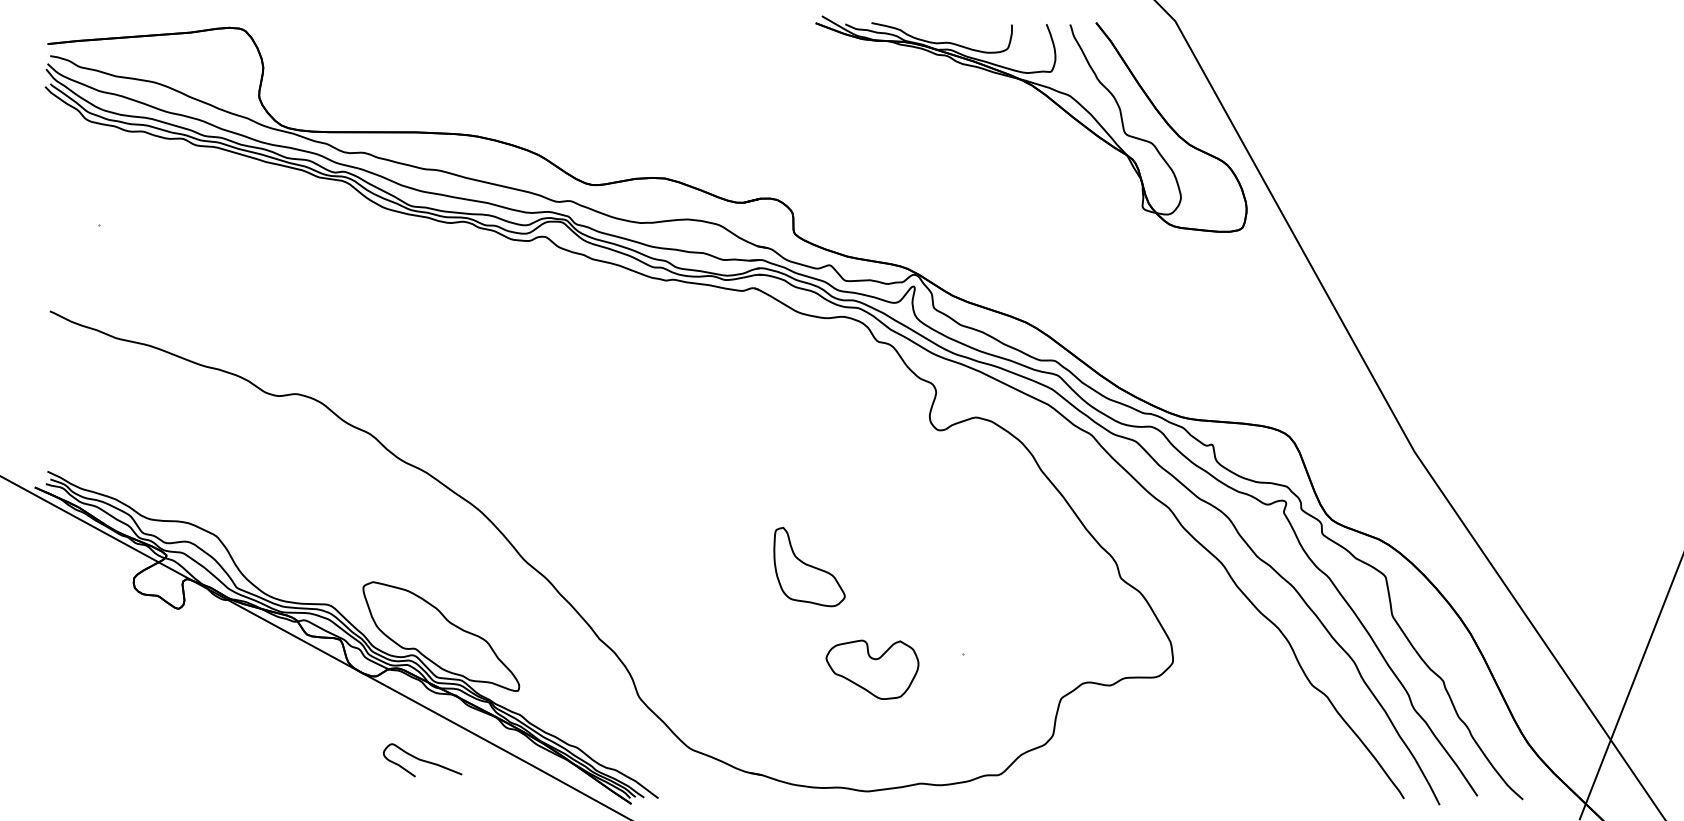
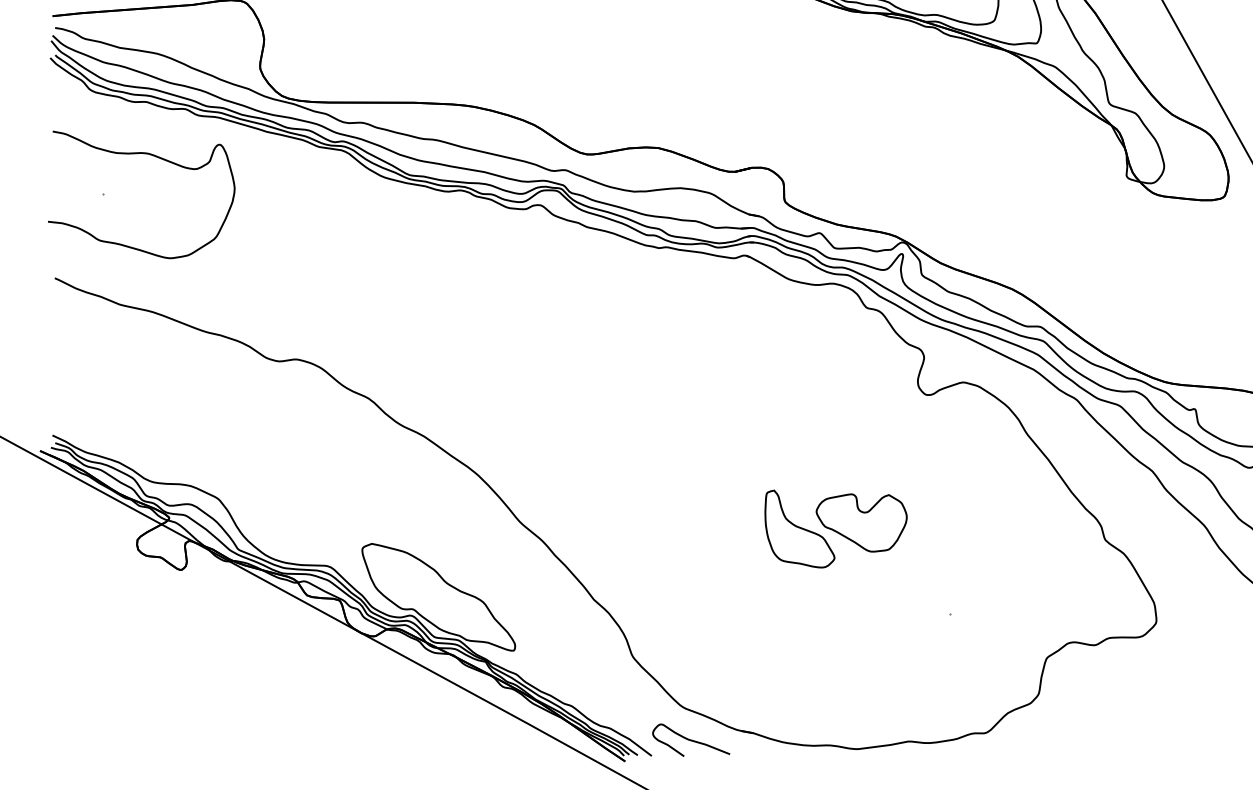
curve: (153, 188) -> (156, 157), added
part: (872, 669) -> (861, 522), moved
curve: (422, 760) -> (691, 740), moved

